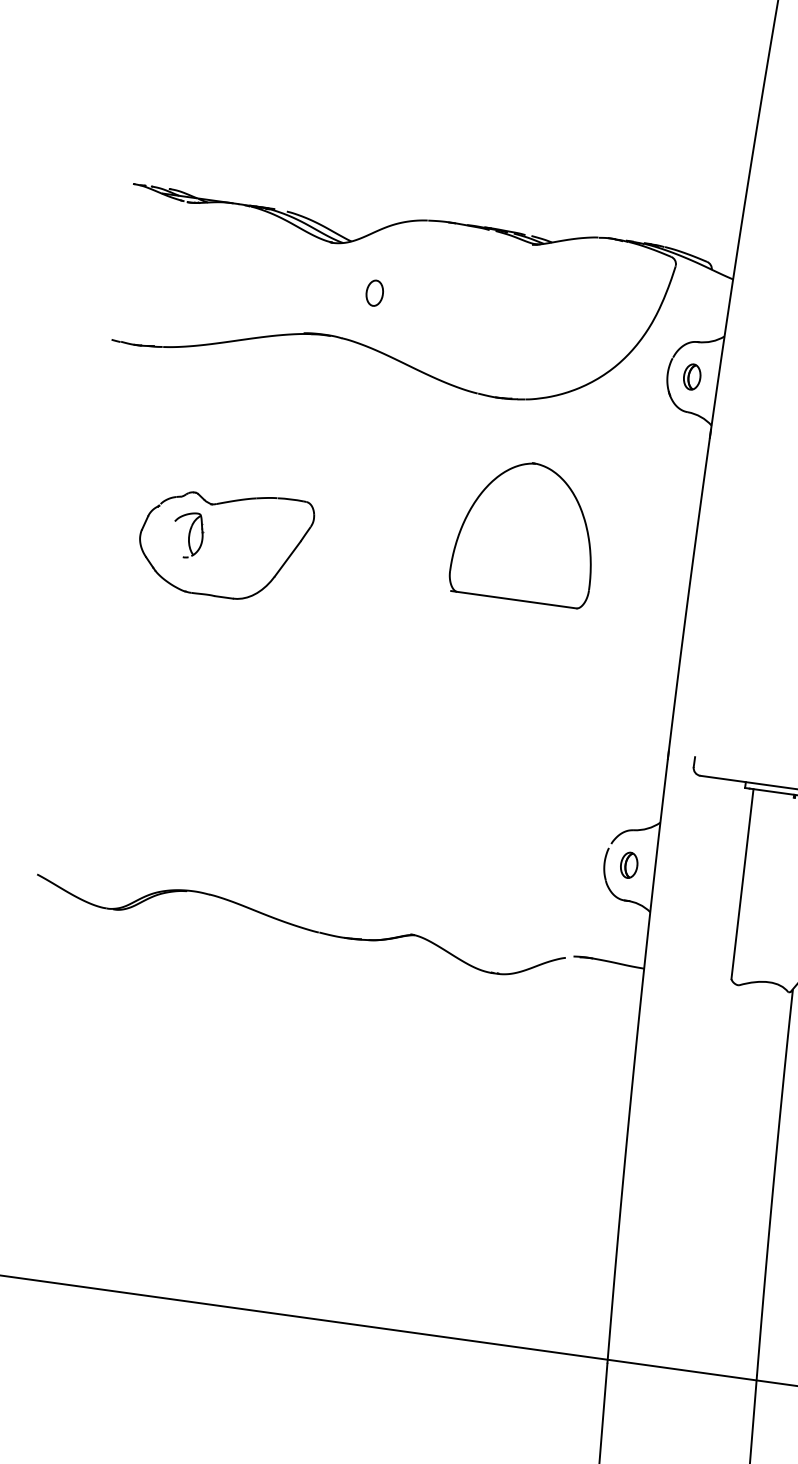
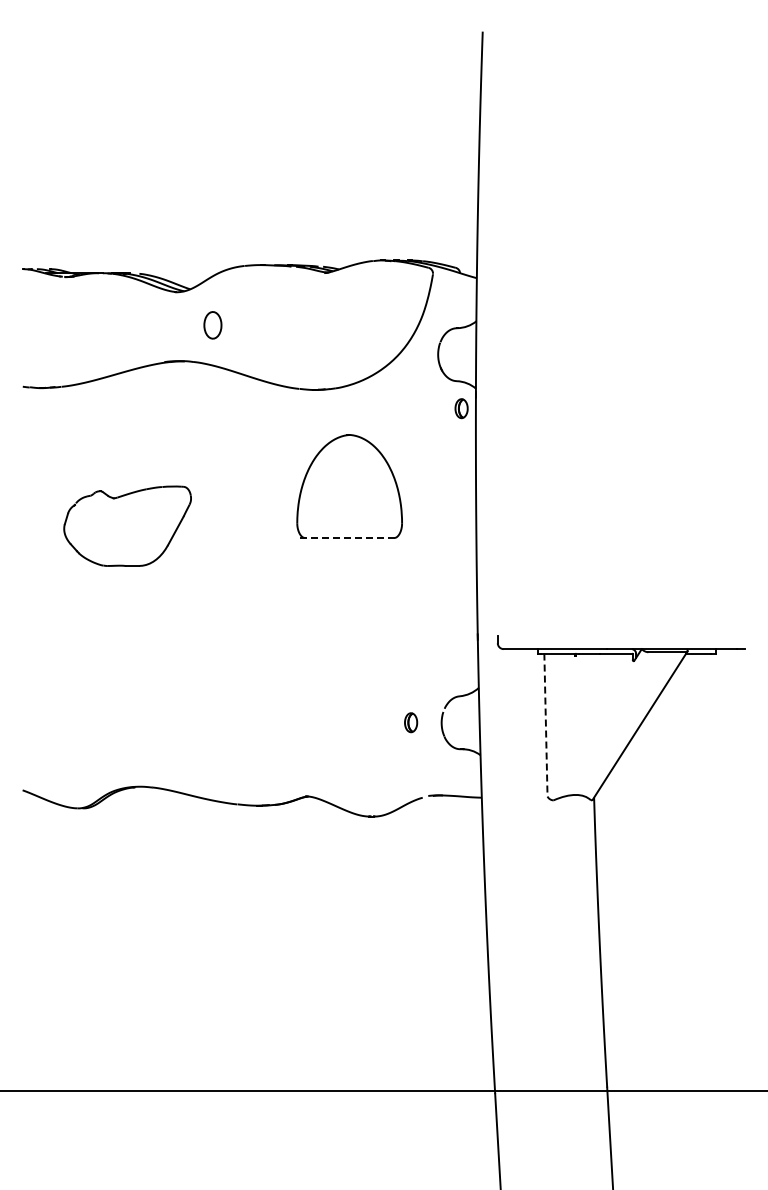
part: (374, 292) -> (212, 324), size x1.4
part: (692, 376) -> (461, 408), moved
part: (188, 535) -> (99, 523), removed
line: (514, 599) -> (347, 537), solid -> dashed
part: (629, 865) -> (411, 722), moved
line: (741, 884) -> (545, 725), solid -> dashed

